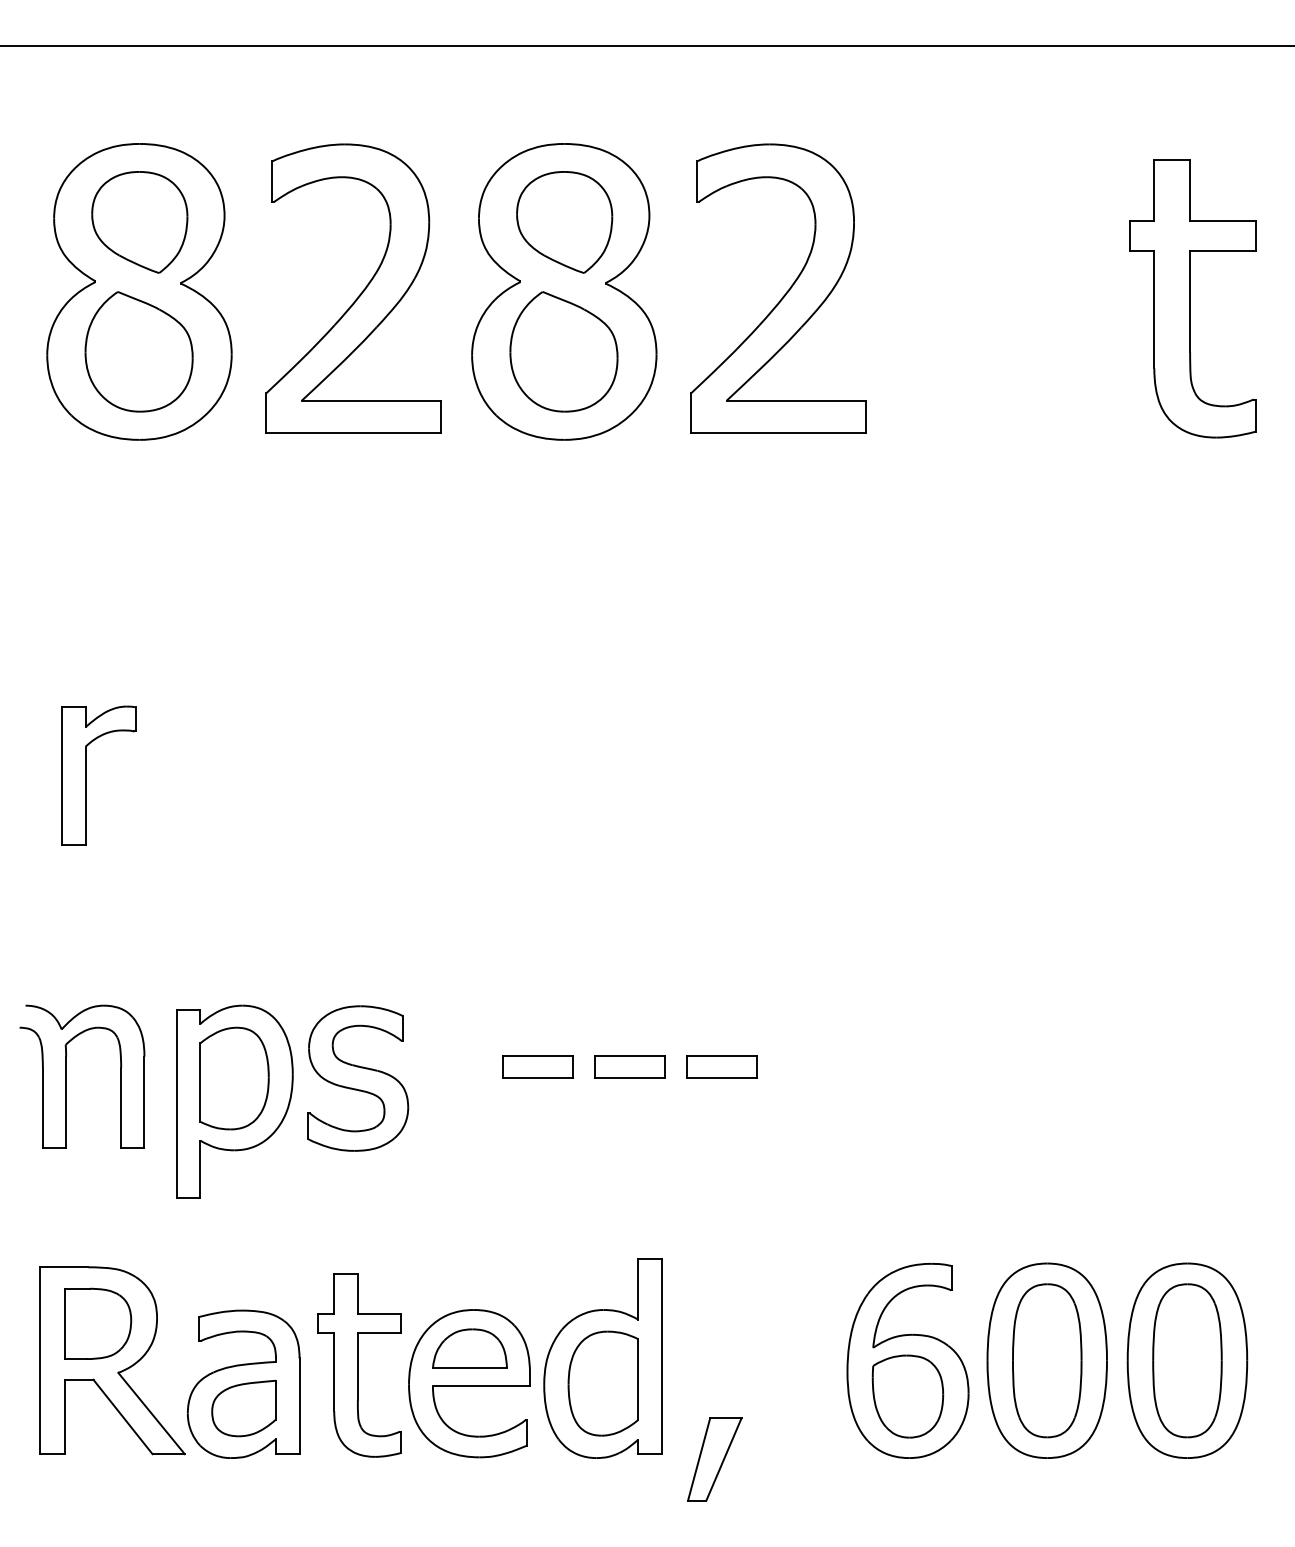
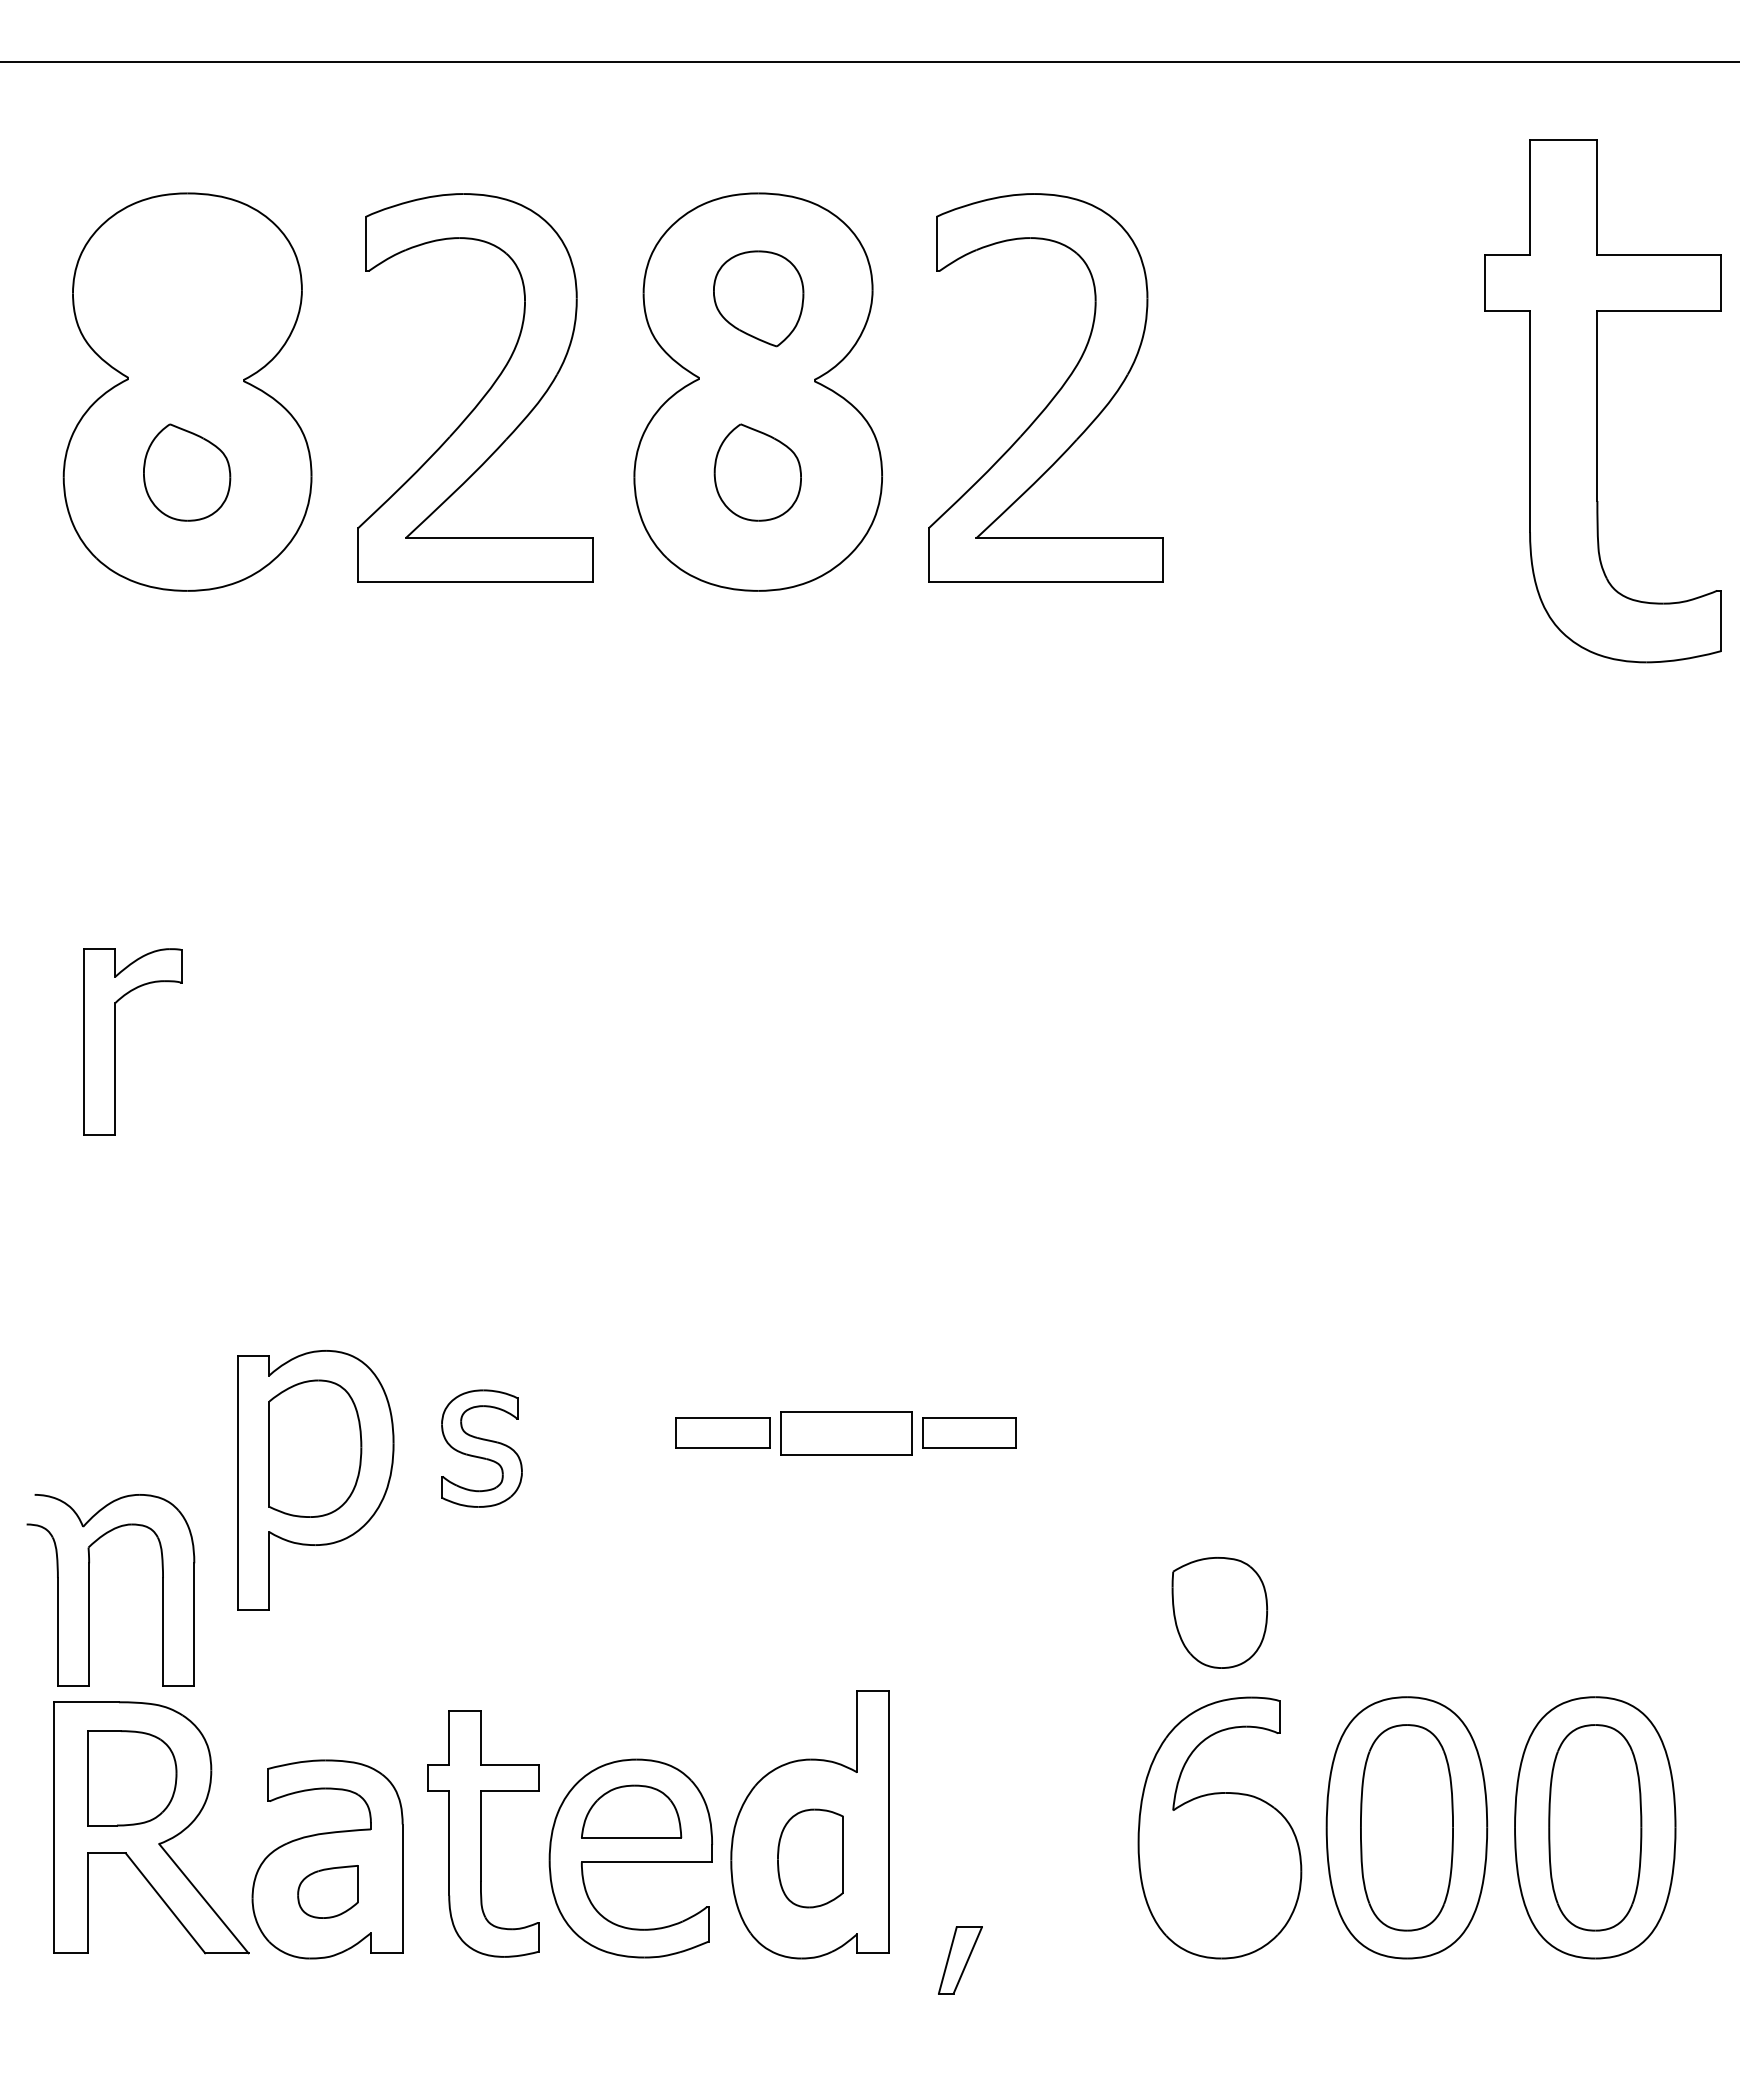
part: (139, 222) -> (187, 298), removed
part: (564, 222) -> (758, 298), size x0.7
part: (1192, 298) -> (1602, 401), size x1.4
part: (138, 351) -> (186, 472), size x0.6
part: (563, 351) -> (757, 472), size x0.6
part: (630, 1066) -> (846, 1432), size x1.4
part: (66, 1076) -> (89, 1590), moved
part: (358, 1078) -> (481, 1448), size x0.6
part: (603, 1383) -> (810, 1858), size x0.7
part: (907, 1396) -> (1219, 1612), moved
part: (243, 1408) -> (327, 1891), size x0.7
part: (714, 1459) -> (960, 1960), size x0.6

